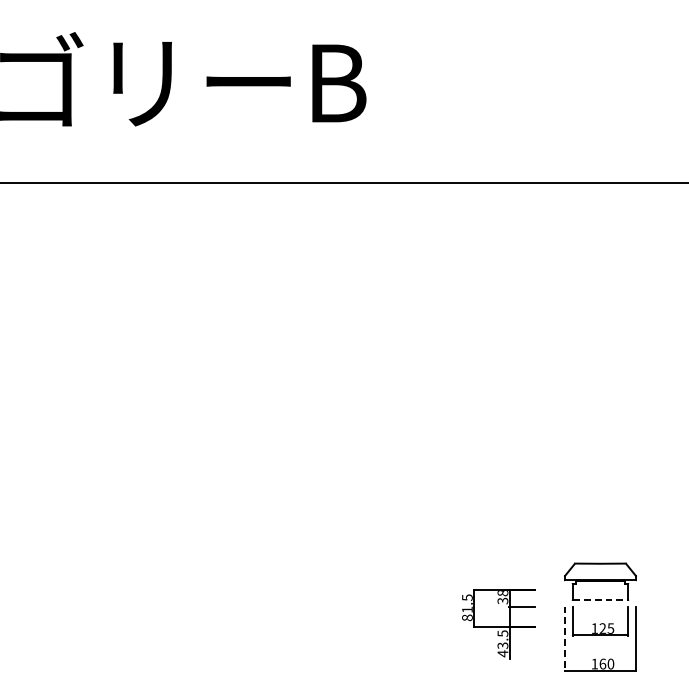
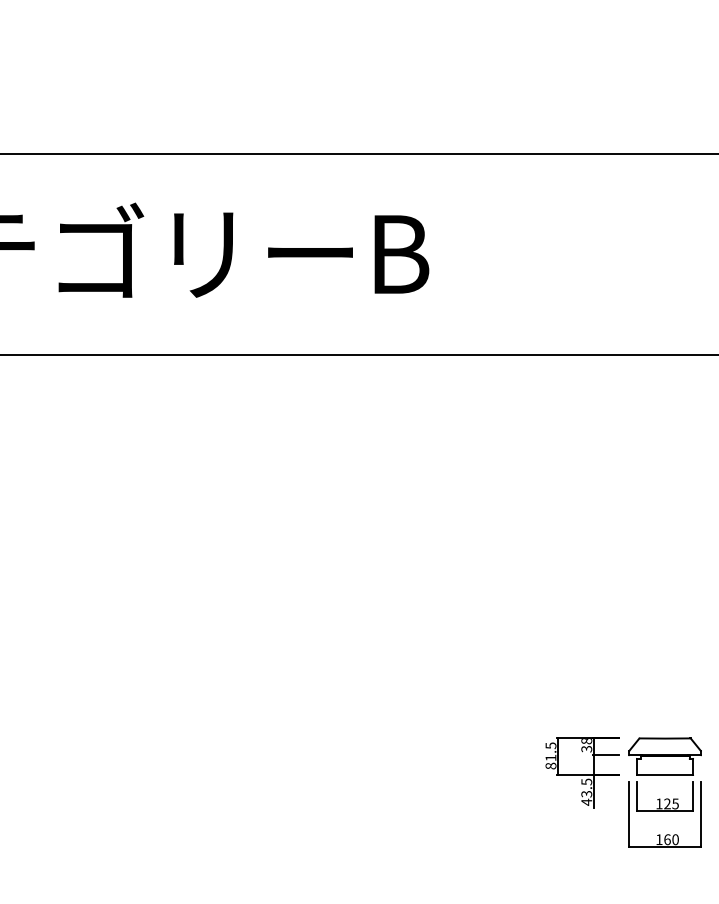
line: (600, 599) -> (665, 774), dashed -> solid
part: (498, 624) -> (582, 772), moved
line: (565, 639) -> (629, 814), dashed -> solid

